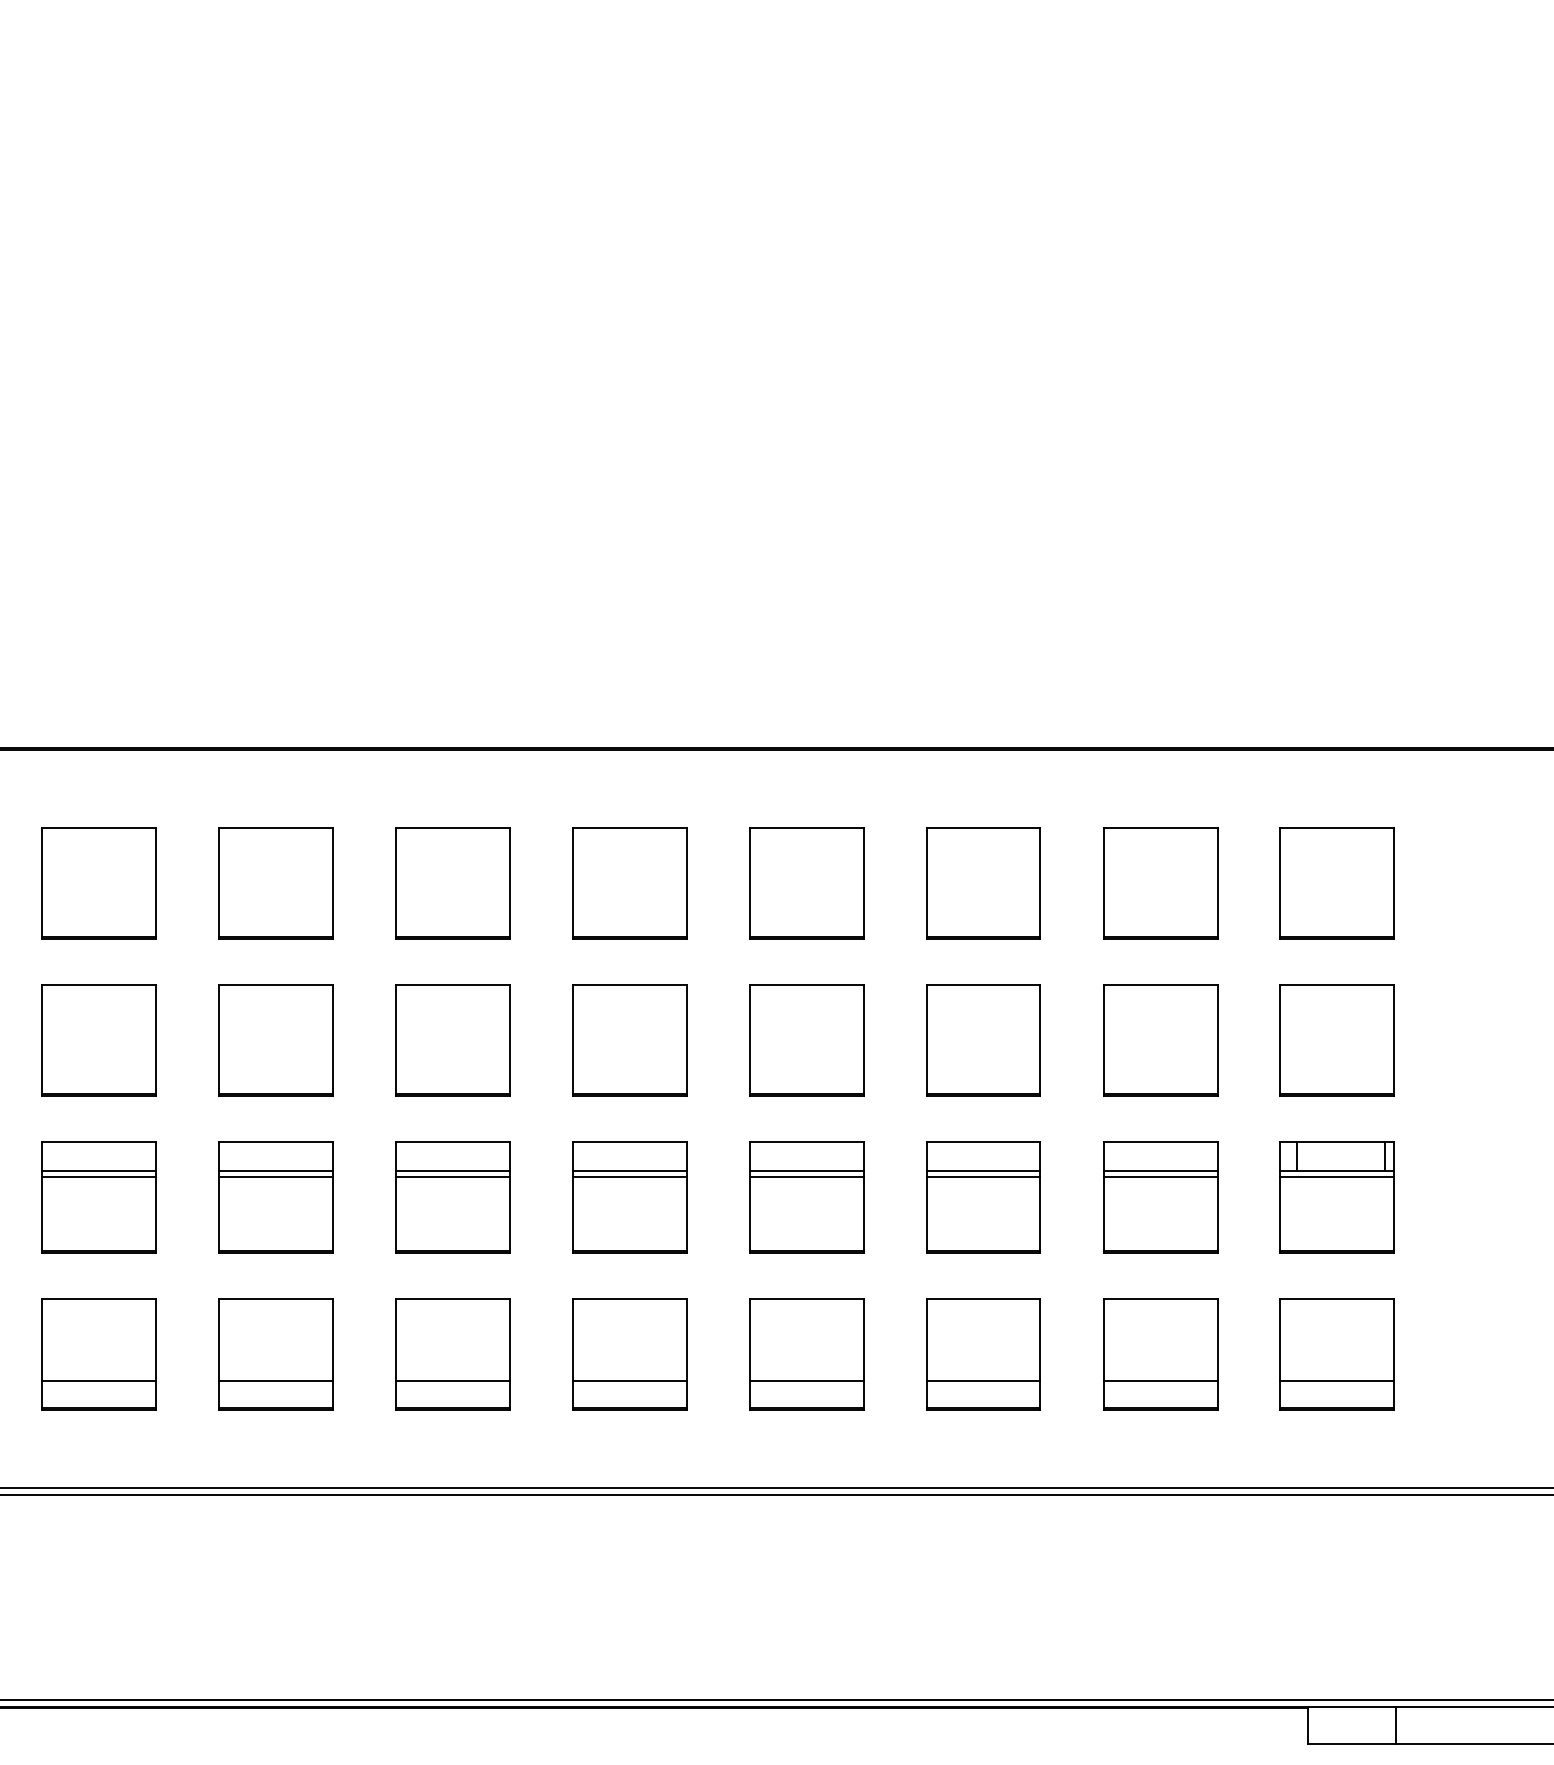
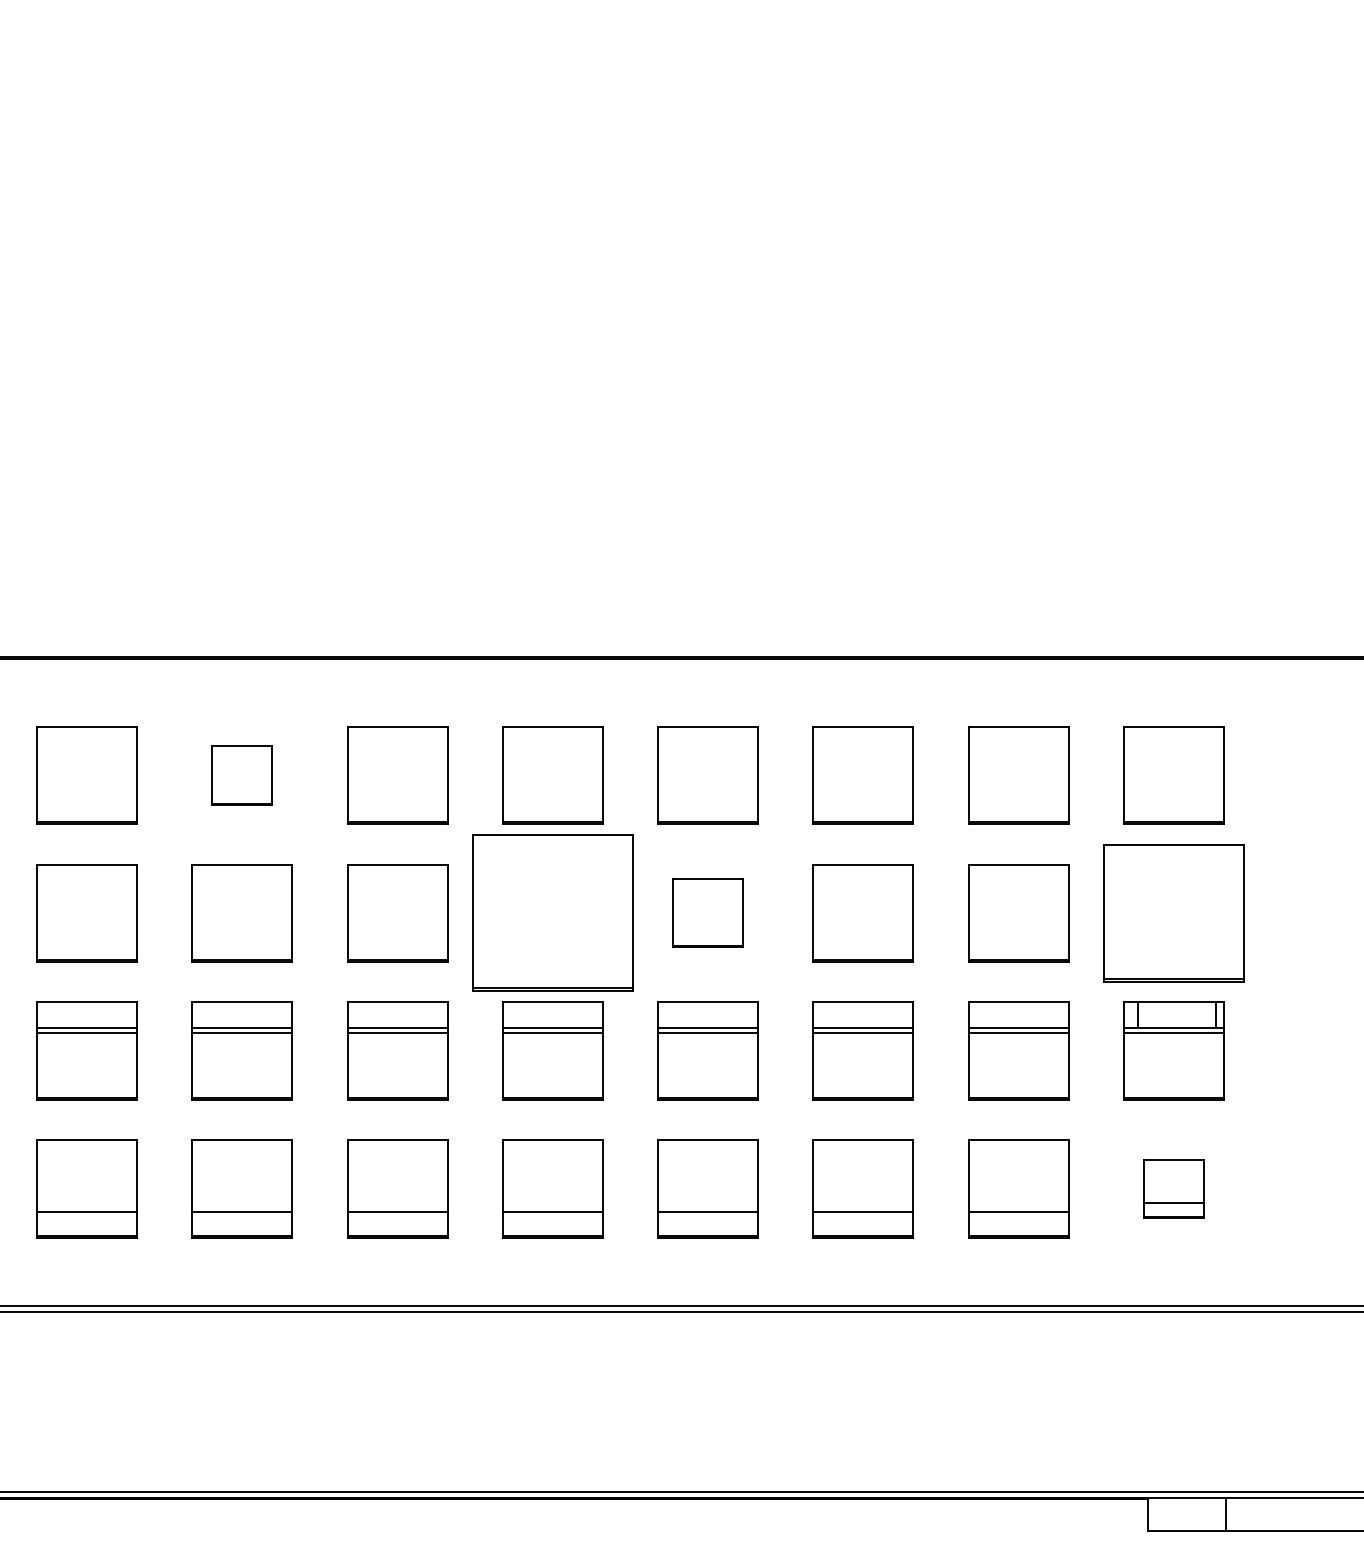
part: (275, 883) -> (241, 775), size x0.6
part: (629, 1040) -> (552, 913), size x1.6
part: (806, 1040) -> (707, 913), size x0.7
part: (1336, 1040) -> (1173, 913), size x1.4
part: (1336, 1354) -> (1173, 1188), size x0.6

